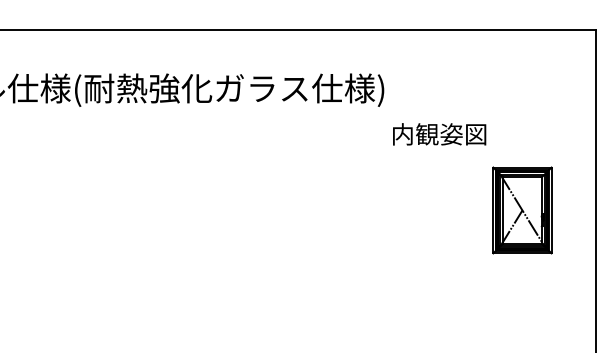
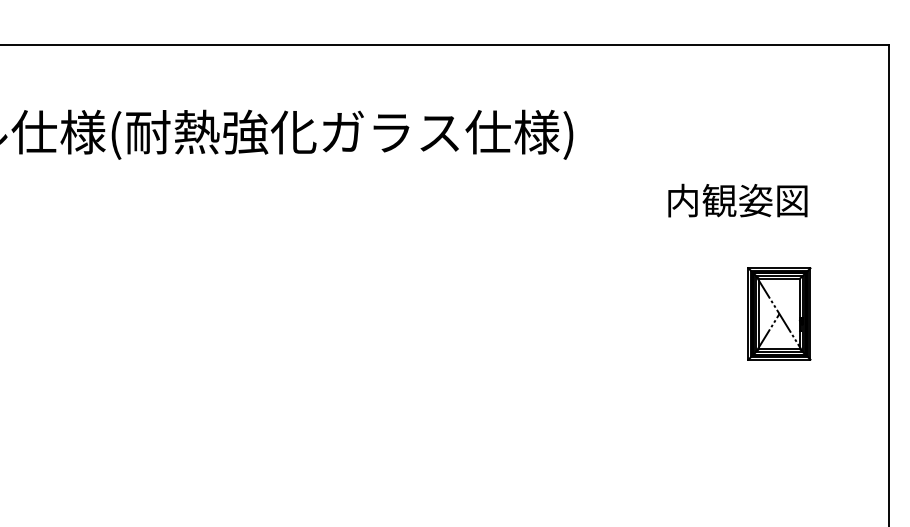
text: (439, 134) -> (737, 200), moved
part: (522, 209) -> (779, 312), size x0.71

